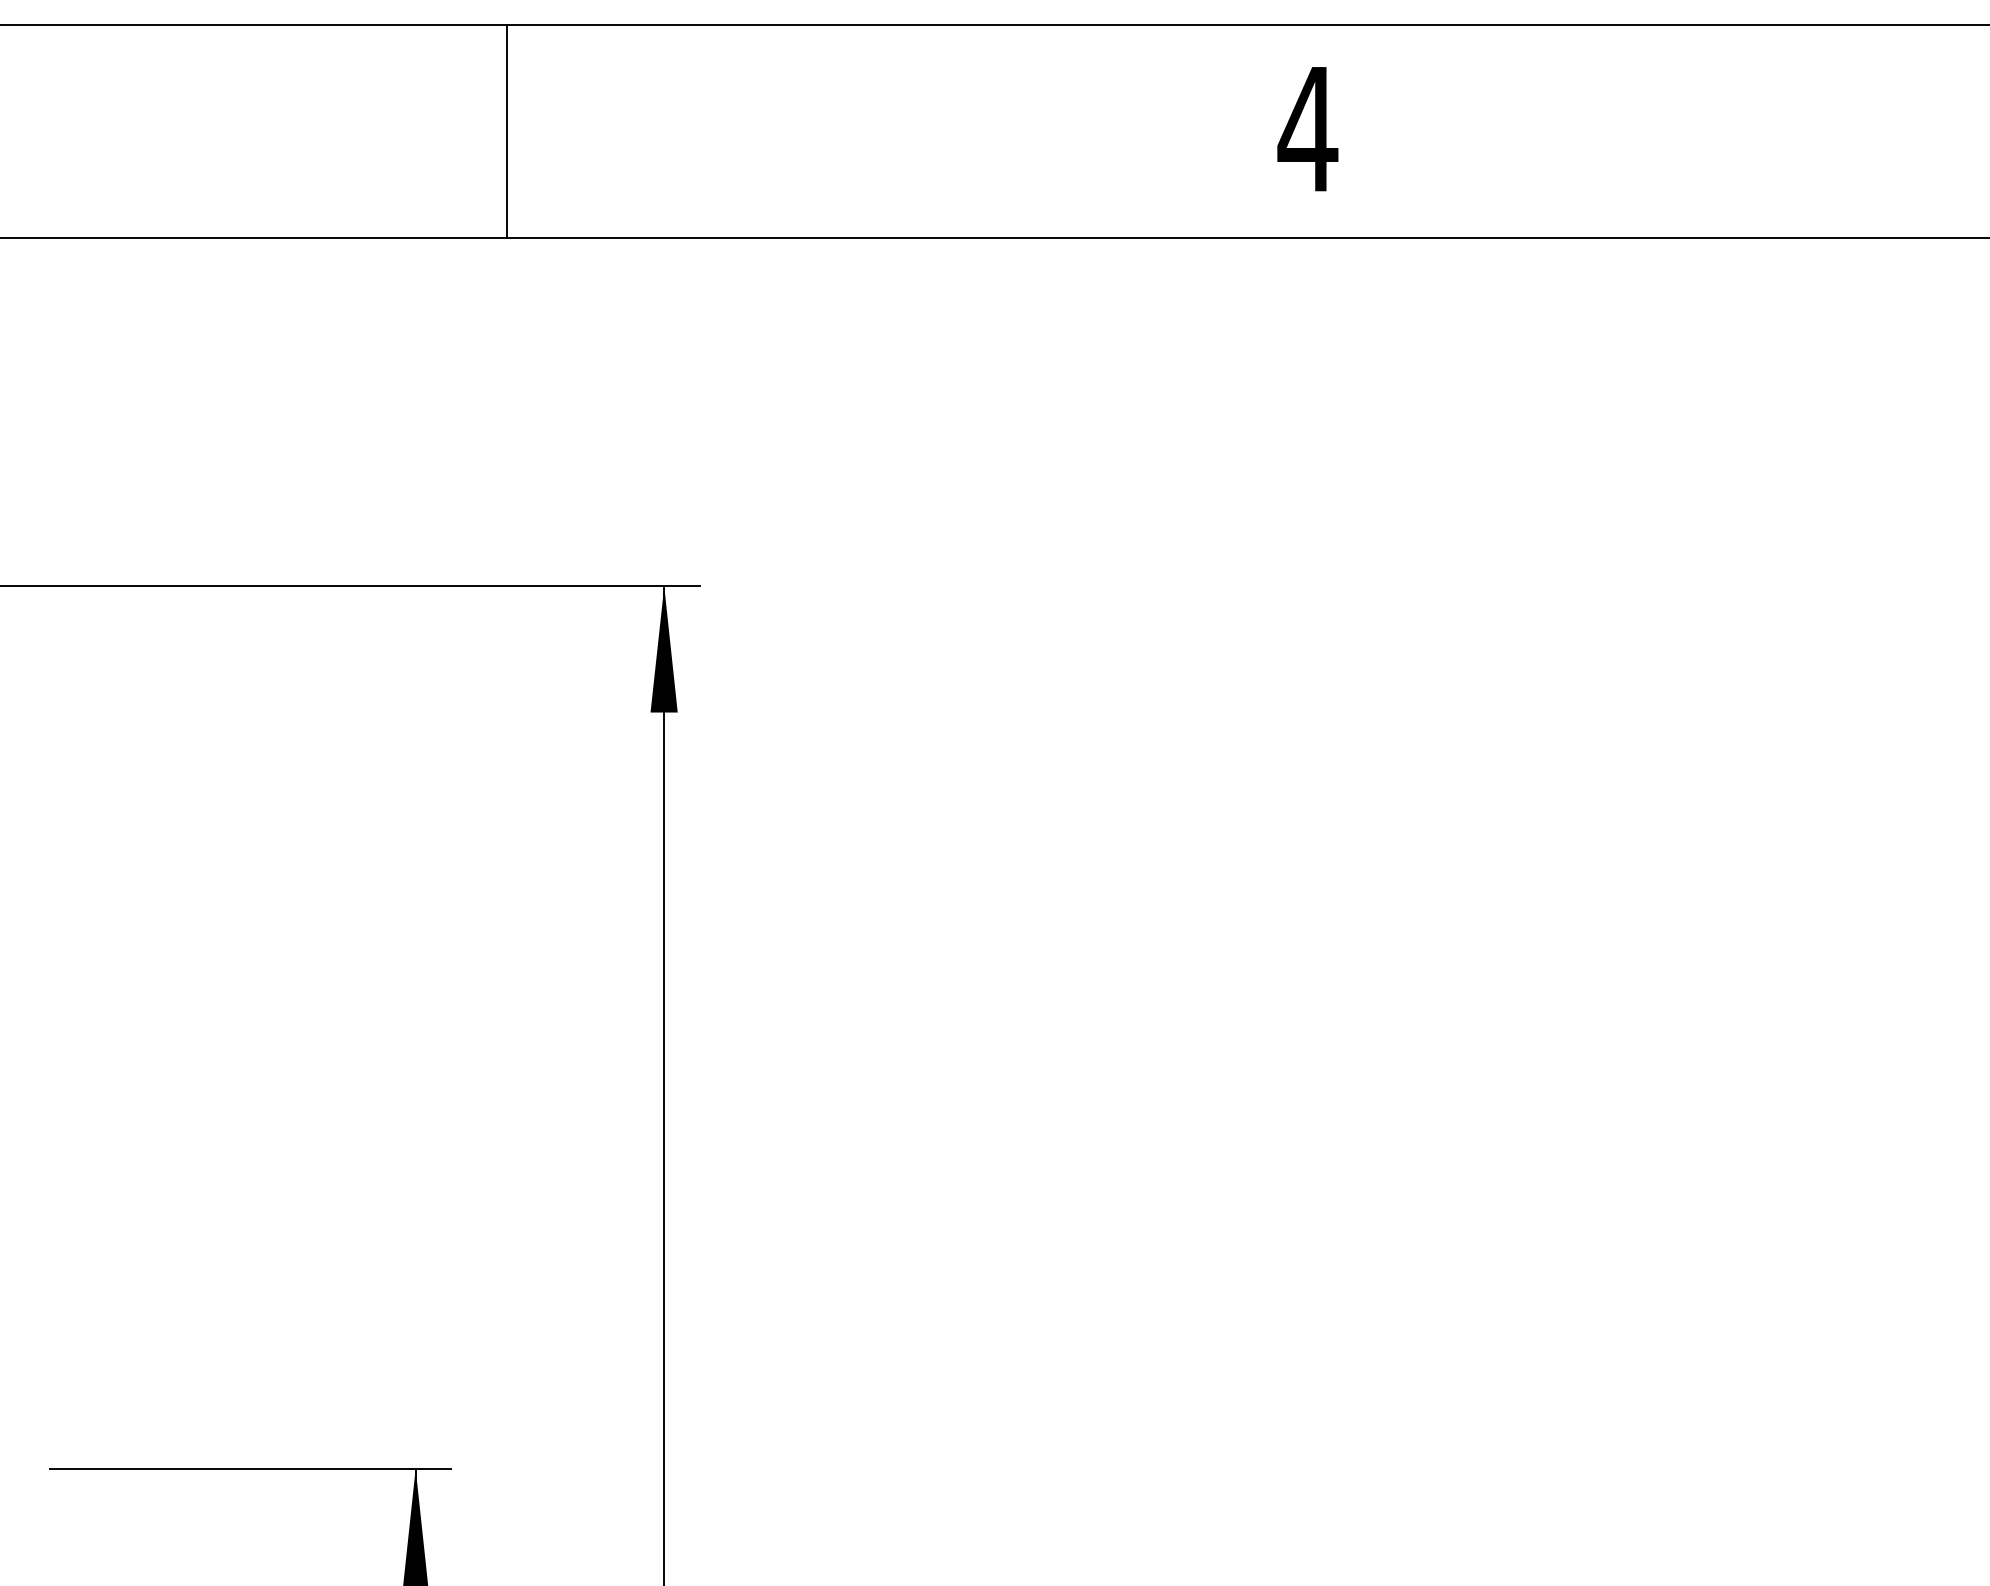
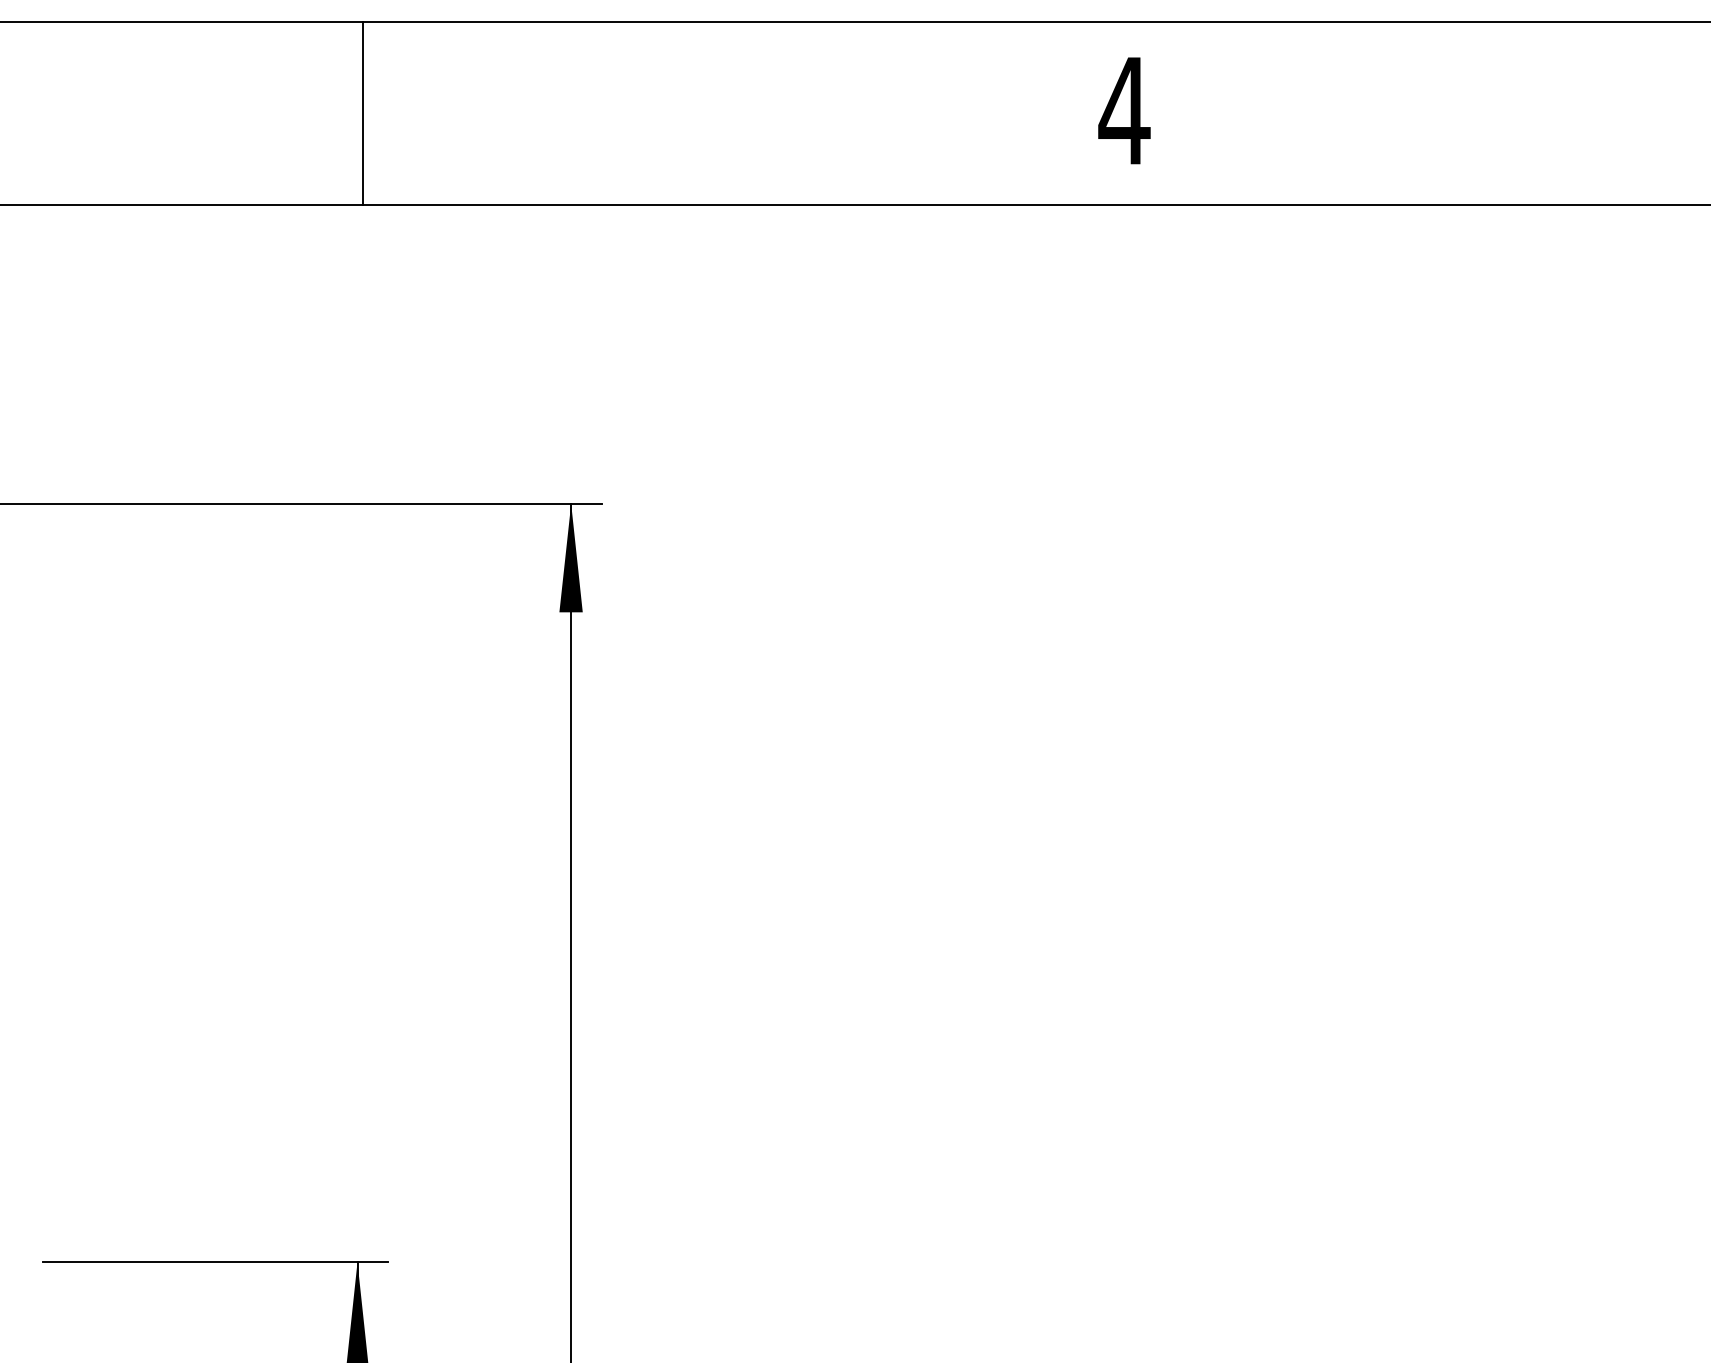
line: (506, 131) -> (363, 112), moved

